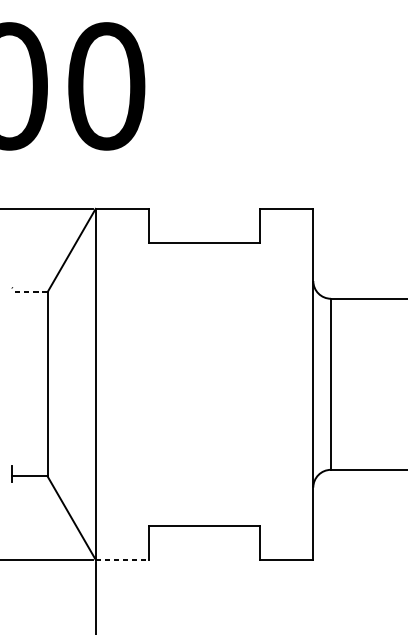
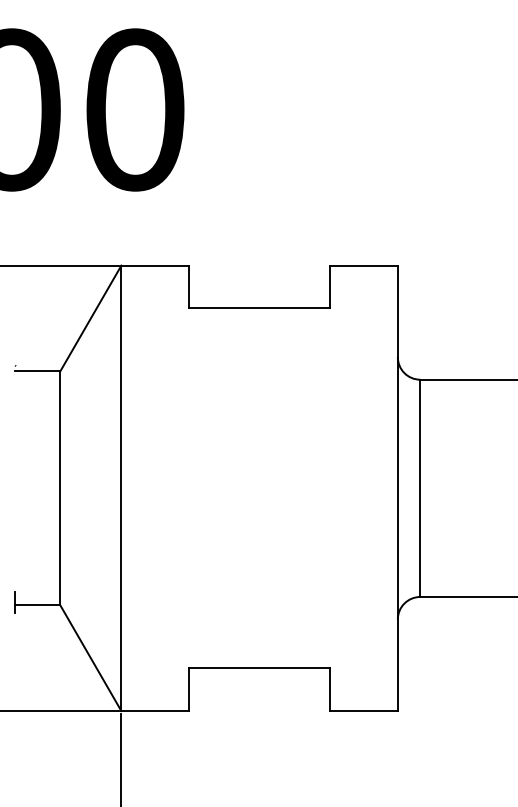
line: (29, 292) -> (37, 371), dashed -> solid
line: (122, 559) -> (155, 711), dashed -> solid

